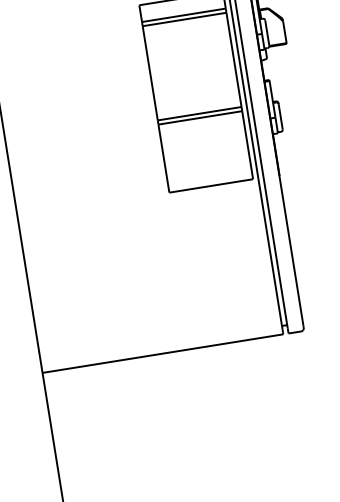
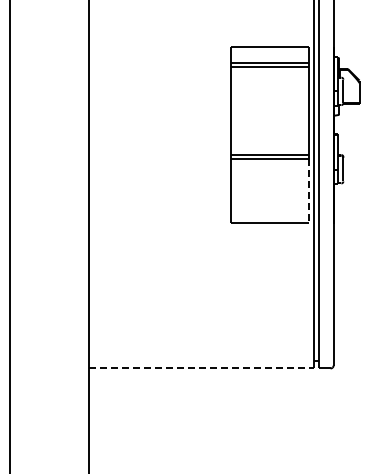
line: (248, 144) -> (309, 190), solid -> dashed
line: (163, 353) -> (201, 368), solid -> dashed

